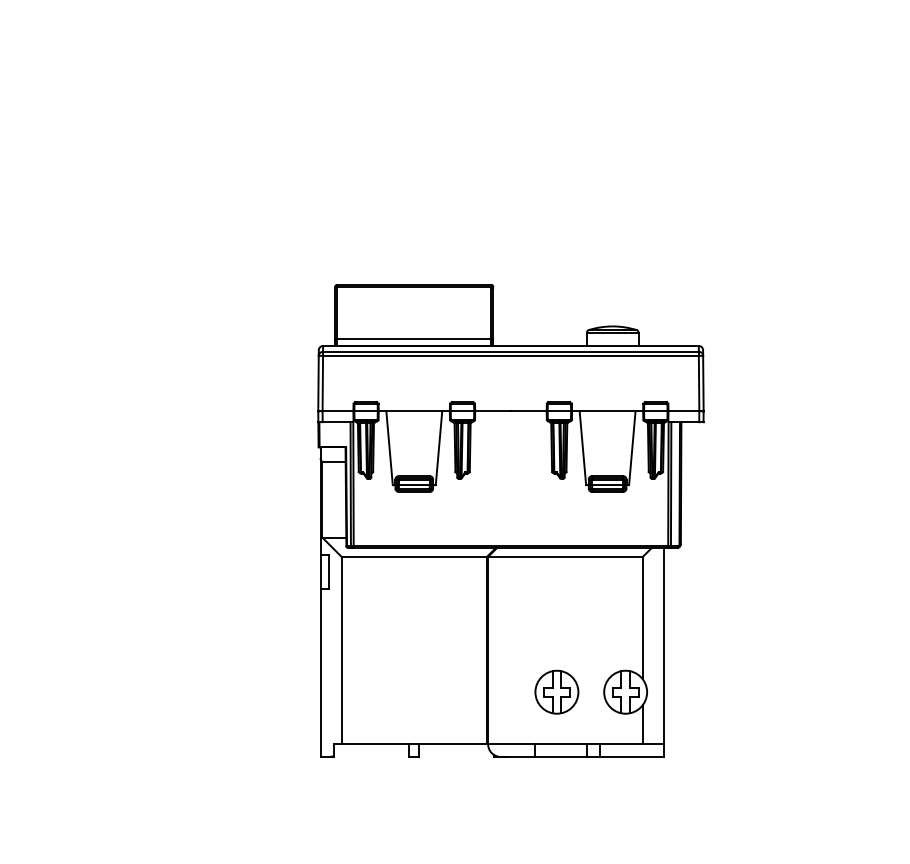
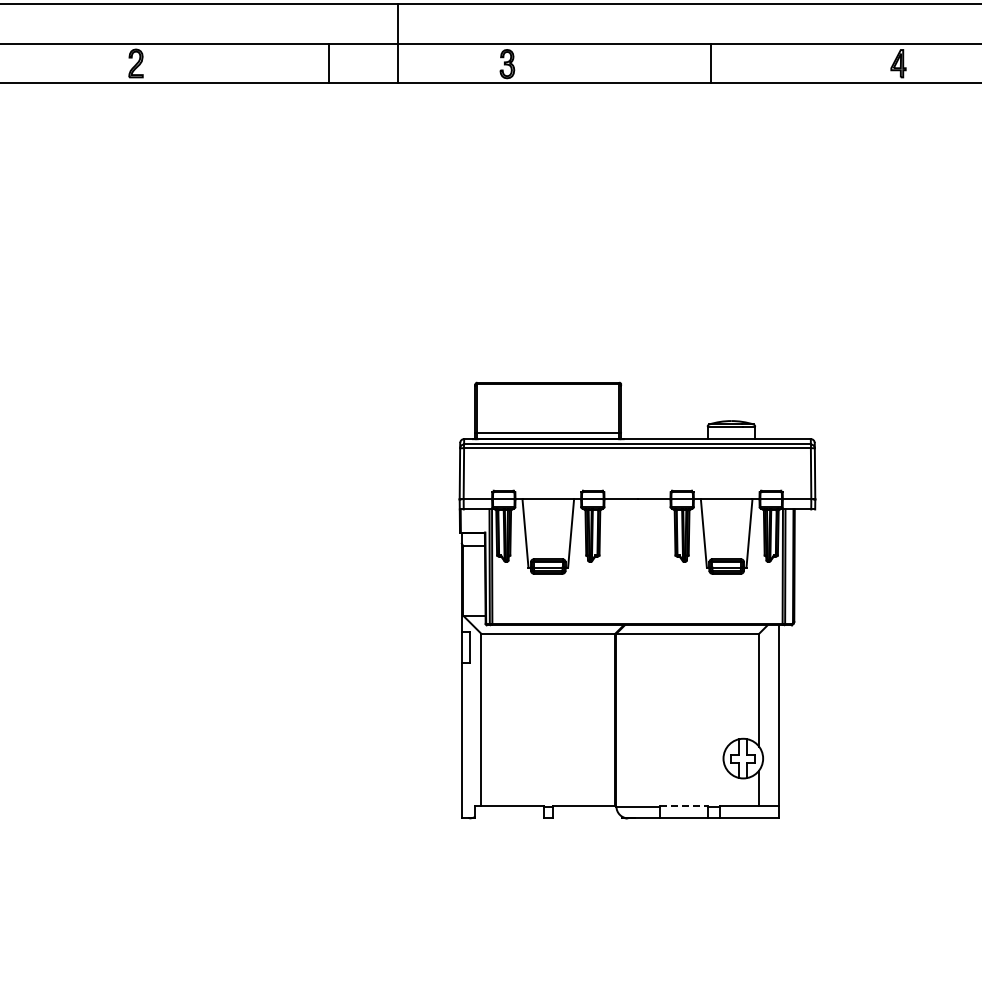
part: (556, 692) -> (679, 758), removed
line: (560, 744) -> (683, 806), solid -> dashed

